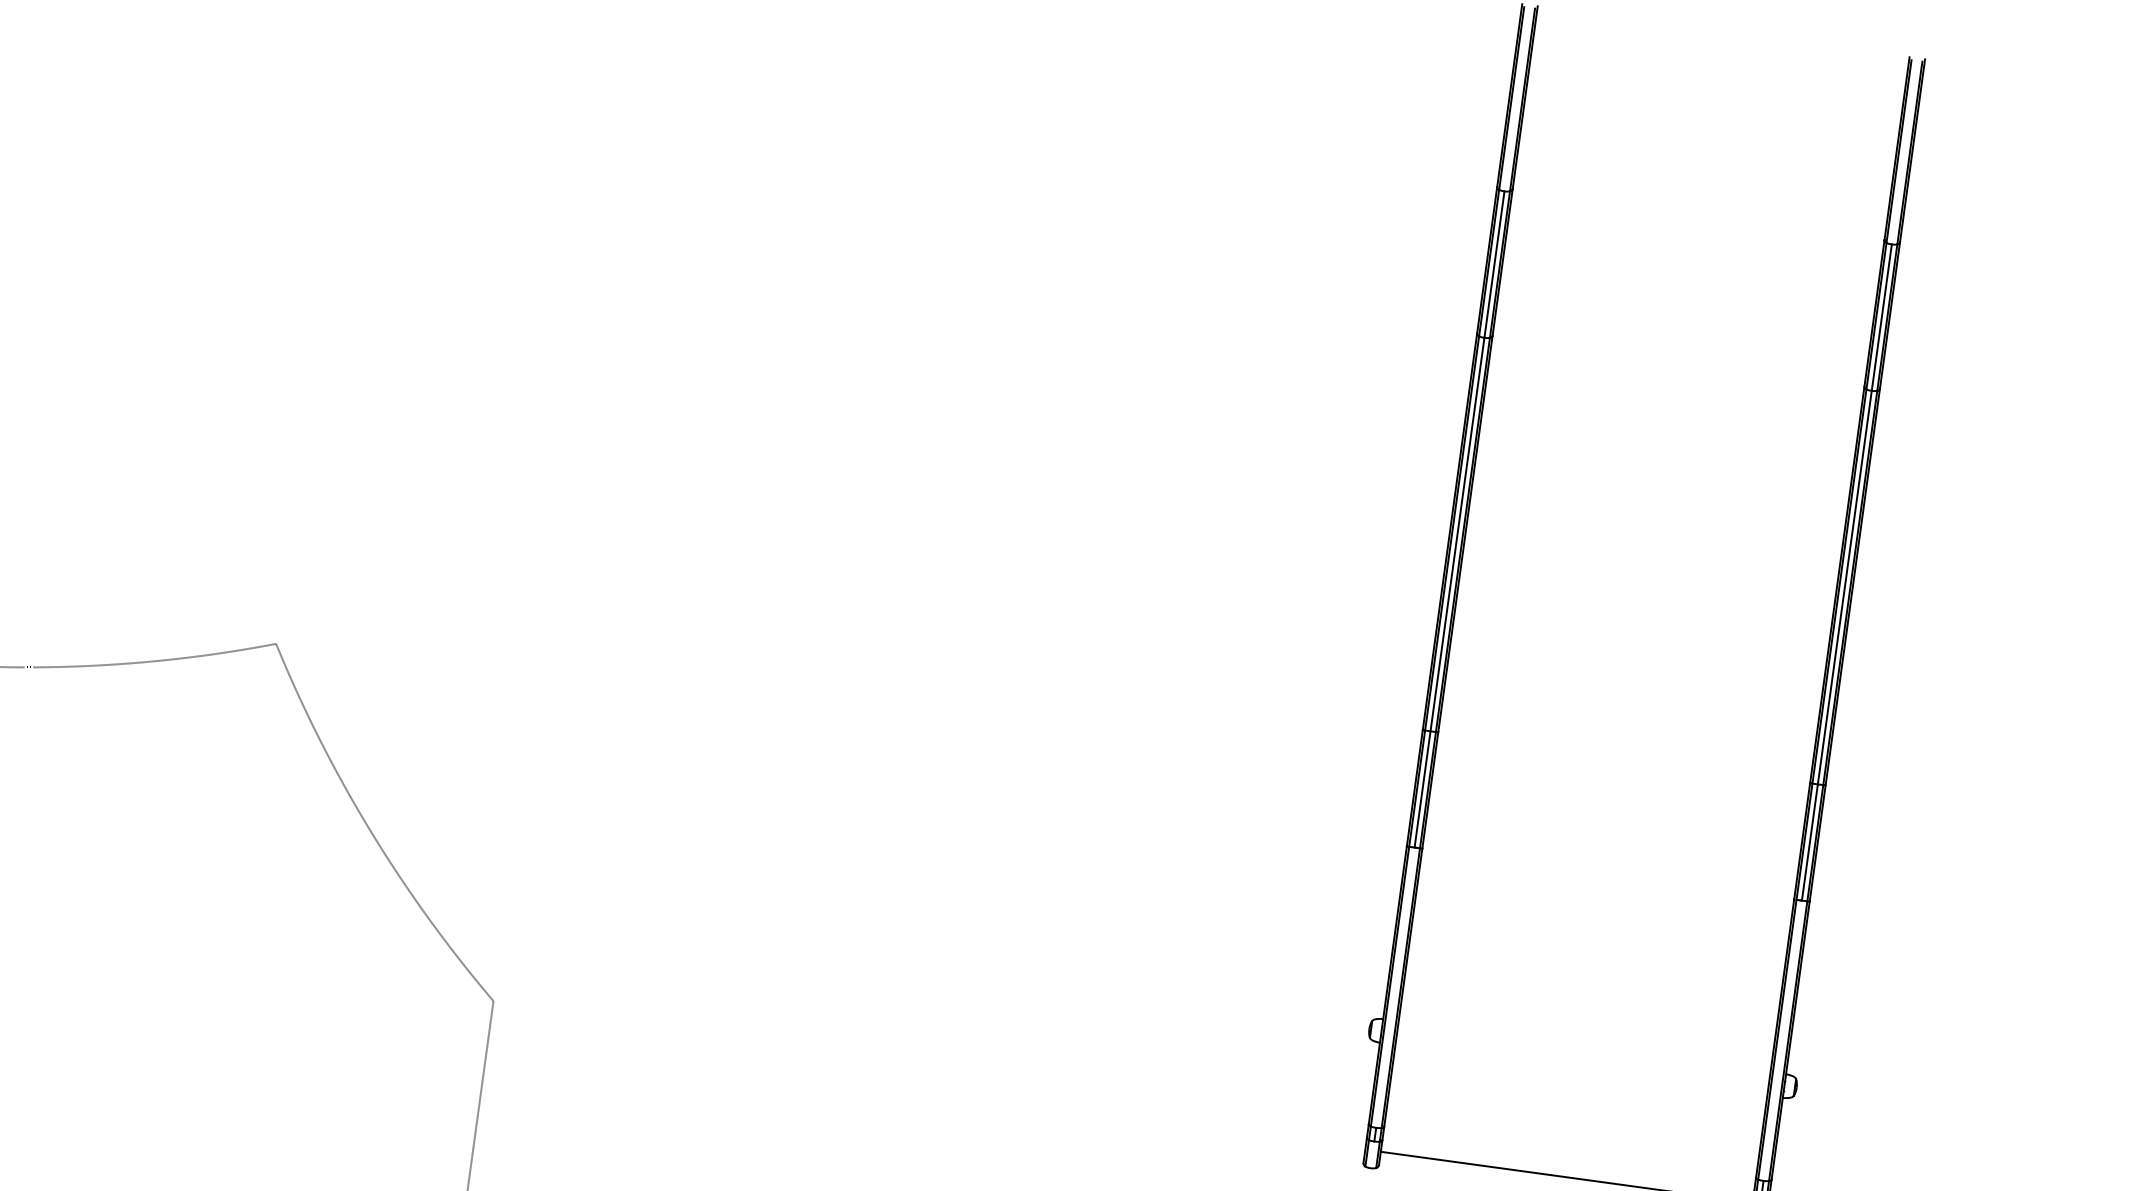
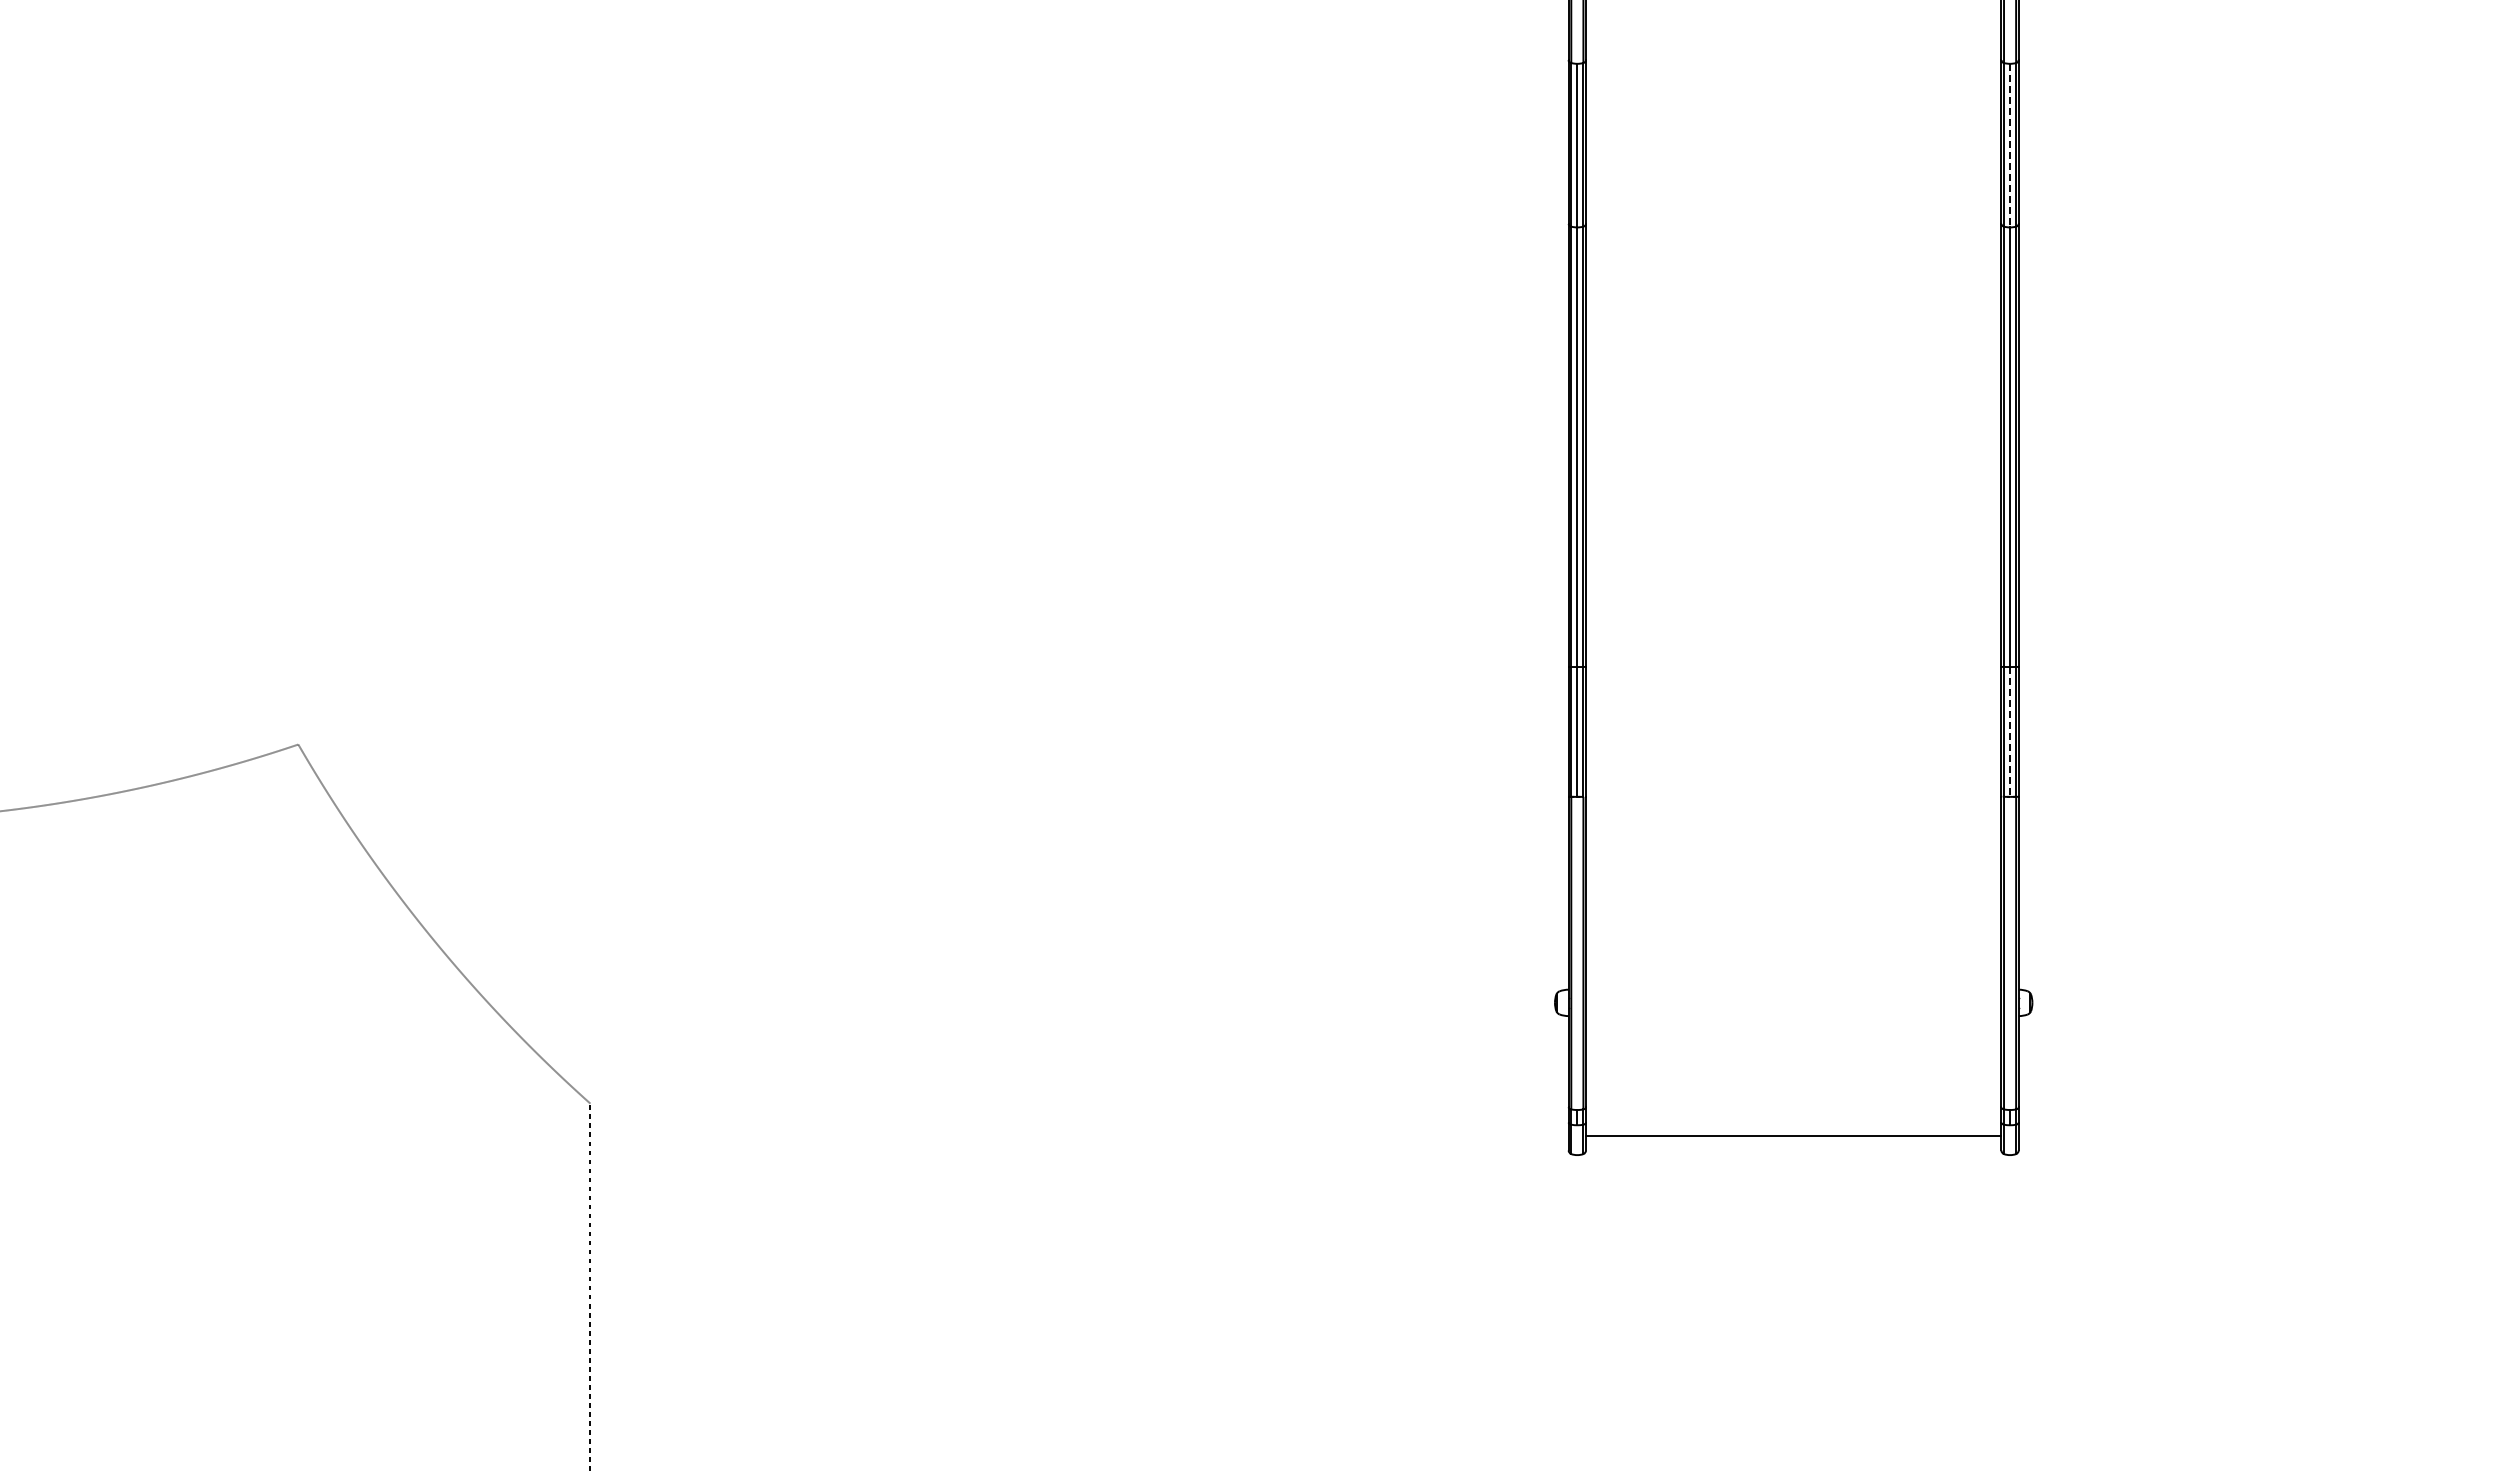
line: (1882, 317) -> (2010, 145), solid -> dashed
line: (1810, 842) -> (2010, 731), solid -> dashed

